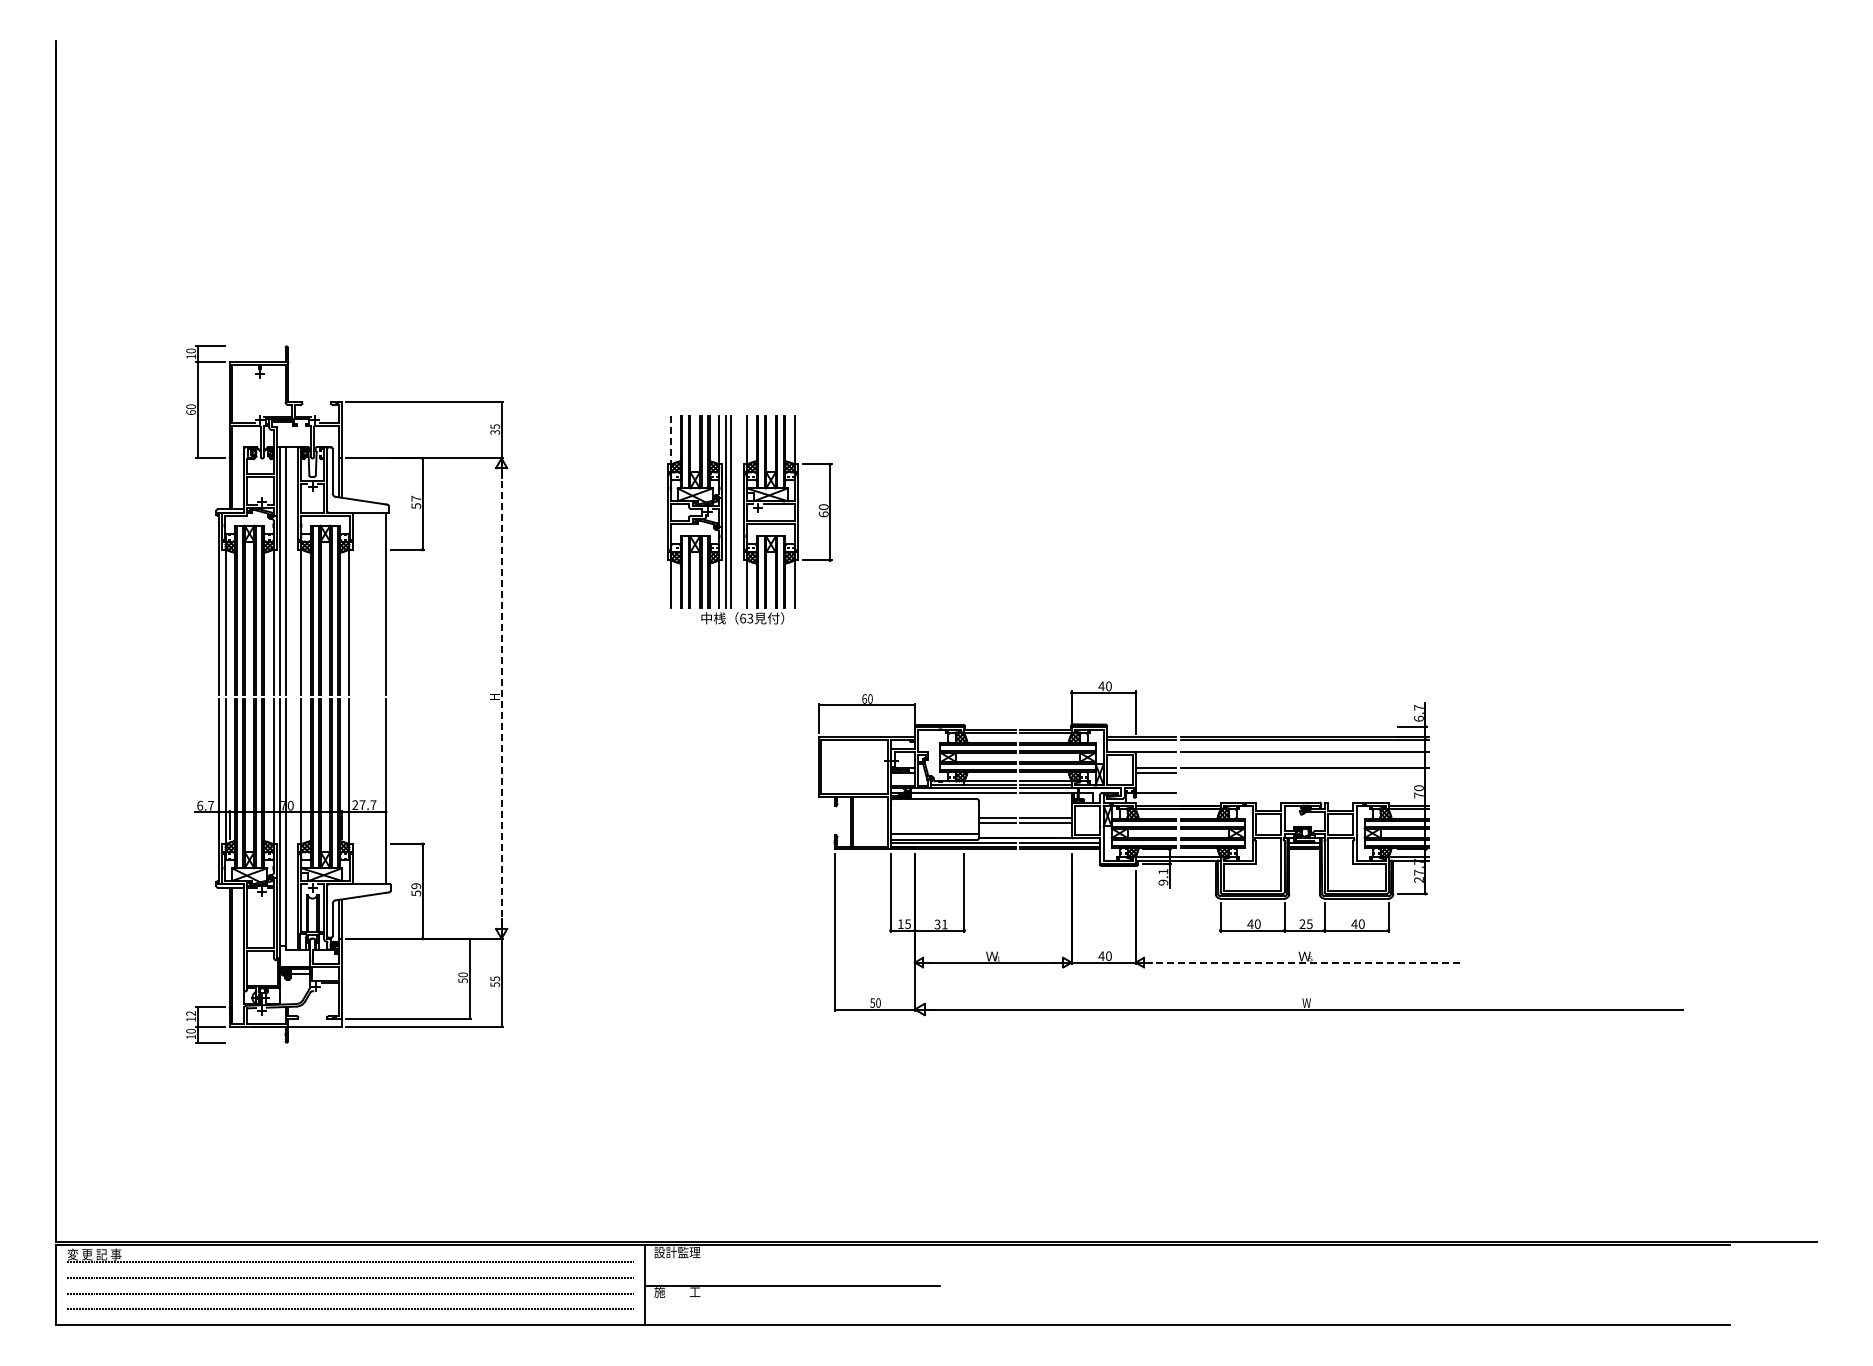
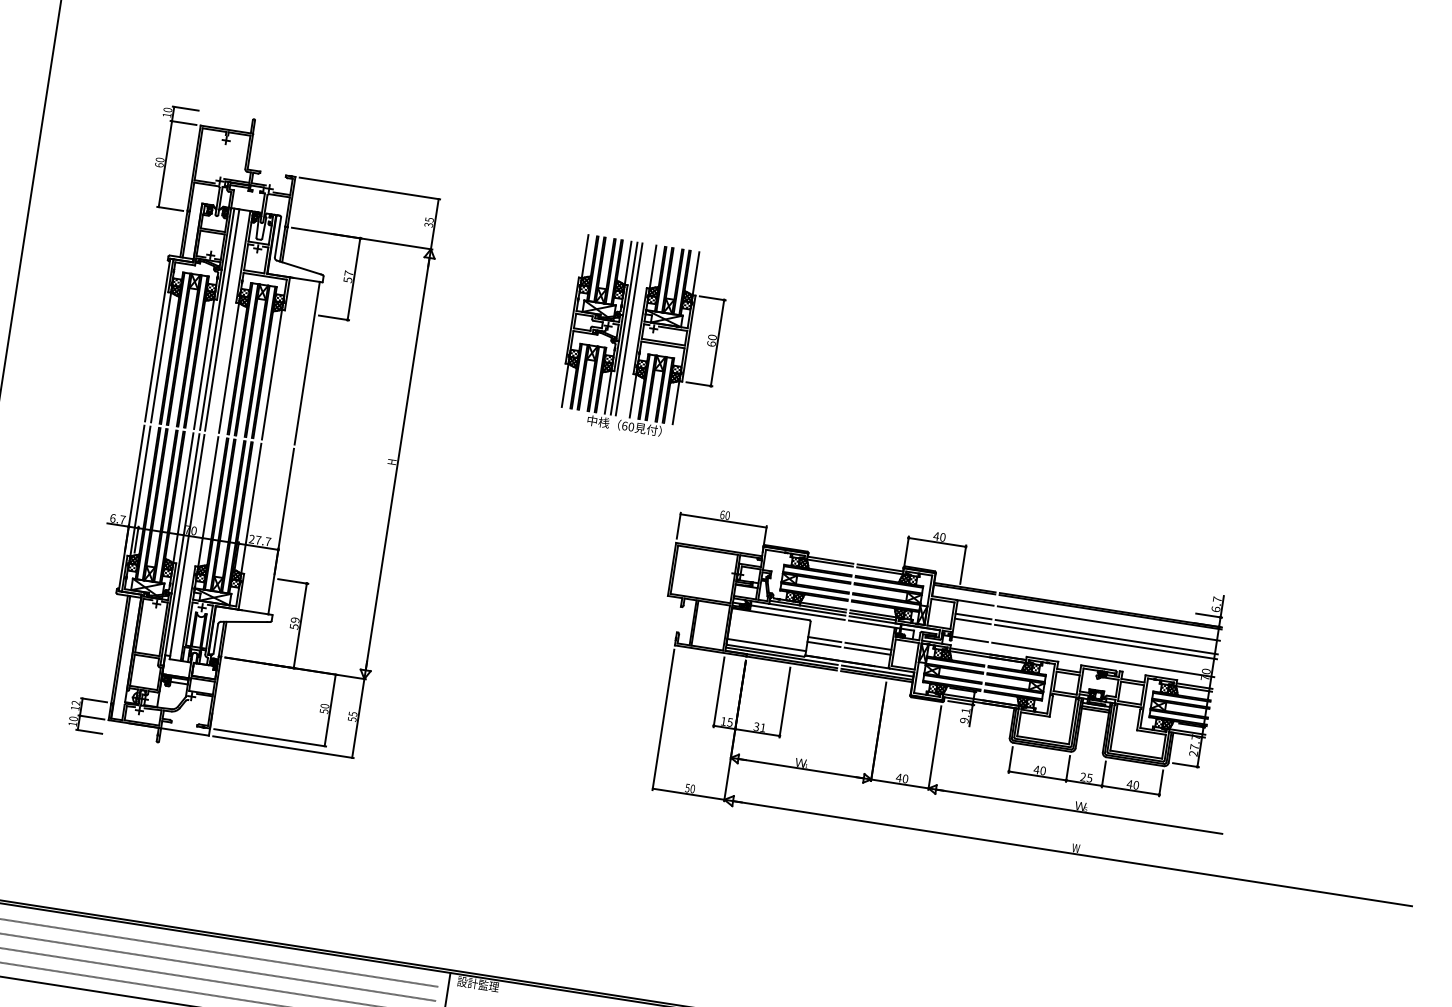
line: (671, 440) -> (585, 256), dashed -> solid
text: (750, 618) -> (631, 427), 63 -> 60
line: (501, 698) -> (397, 464), dashed -> solid
line: (1304, 772) -> (1106, 641), added
line: (1304, 792) -> (1103, 659), added
line: (1305, 962) -> (1080, 811), dashed -> solid

